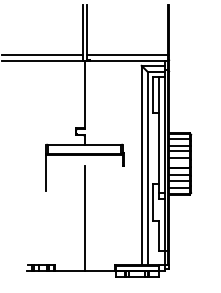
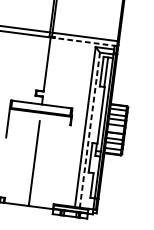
line: (128, 61) -> (85, 42), solid -> dashed
line: (147, 168) -> (89, 130), solid -> dashed

